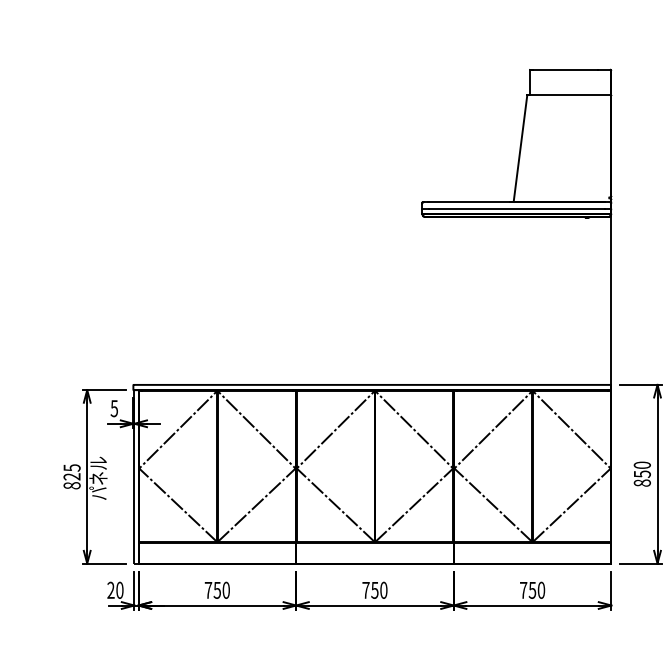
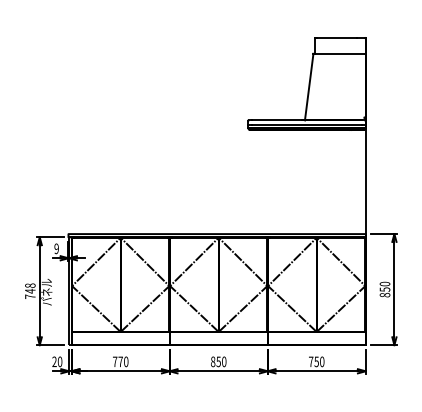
text: (114, 408) -> (56, 248), 5 -> 9
text: (72, 475) -> (30, 290), 825 -> 748
text: (217, 589) -> (120, 361), 750 -> 770
text: (366, 589) -> (213, 361), 750 -> 850

